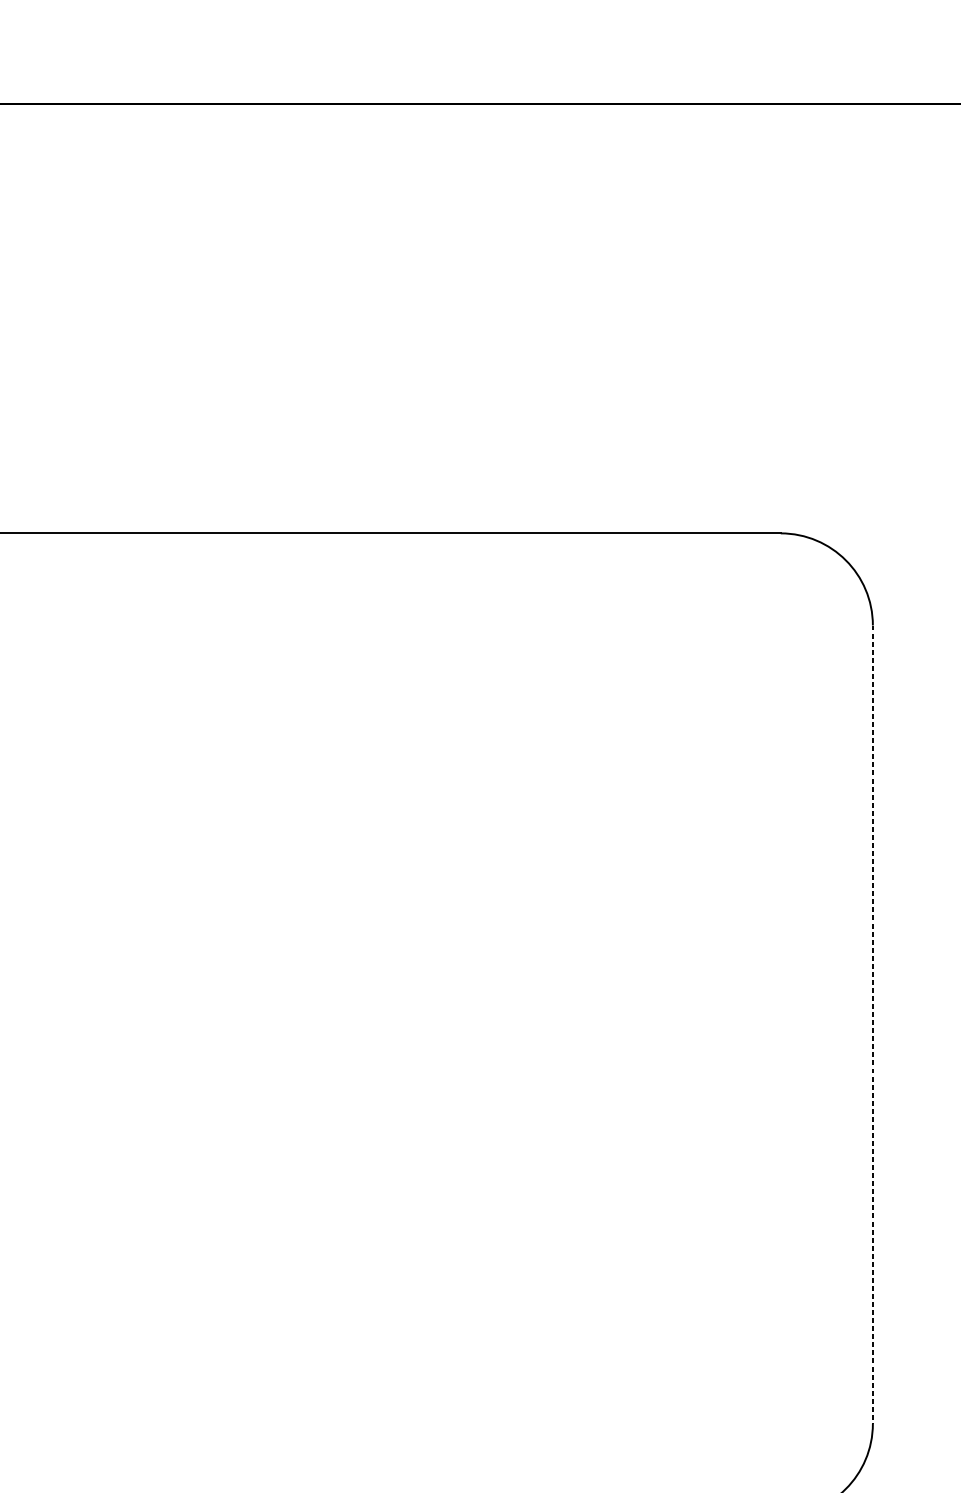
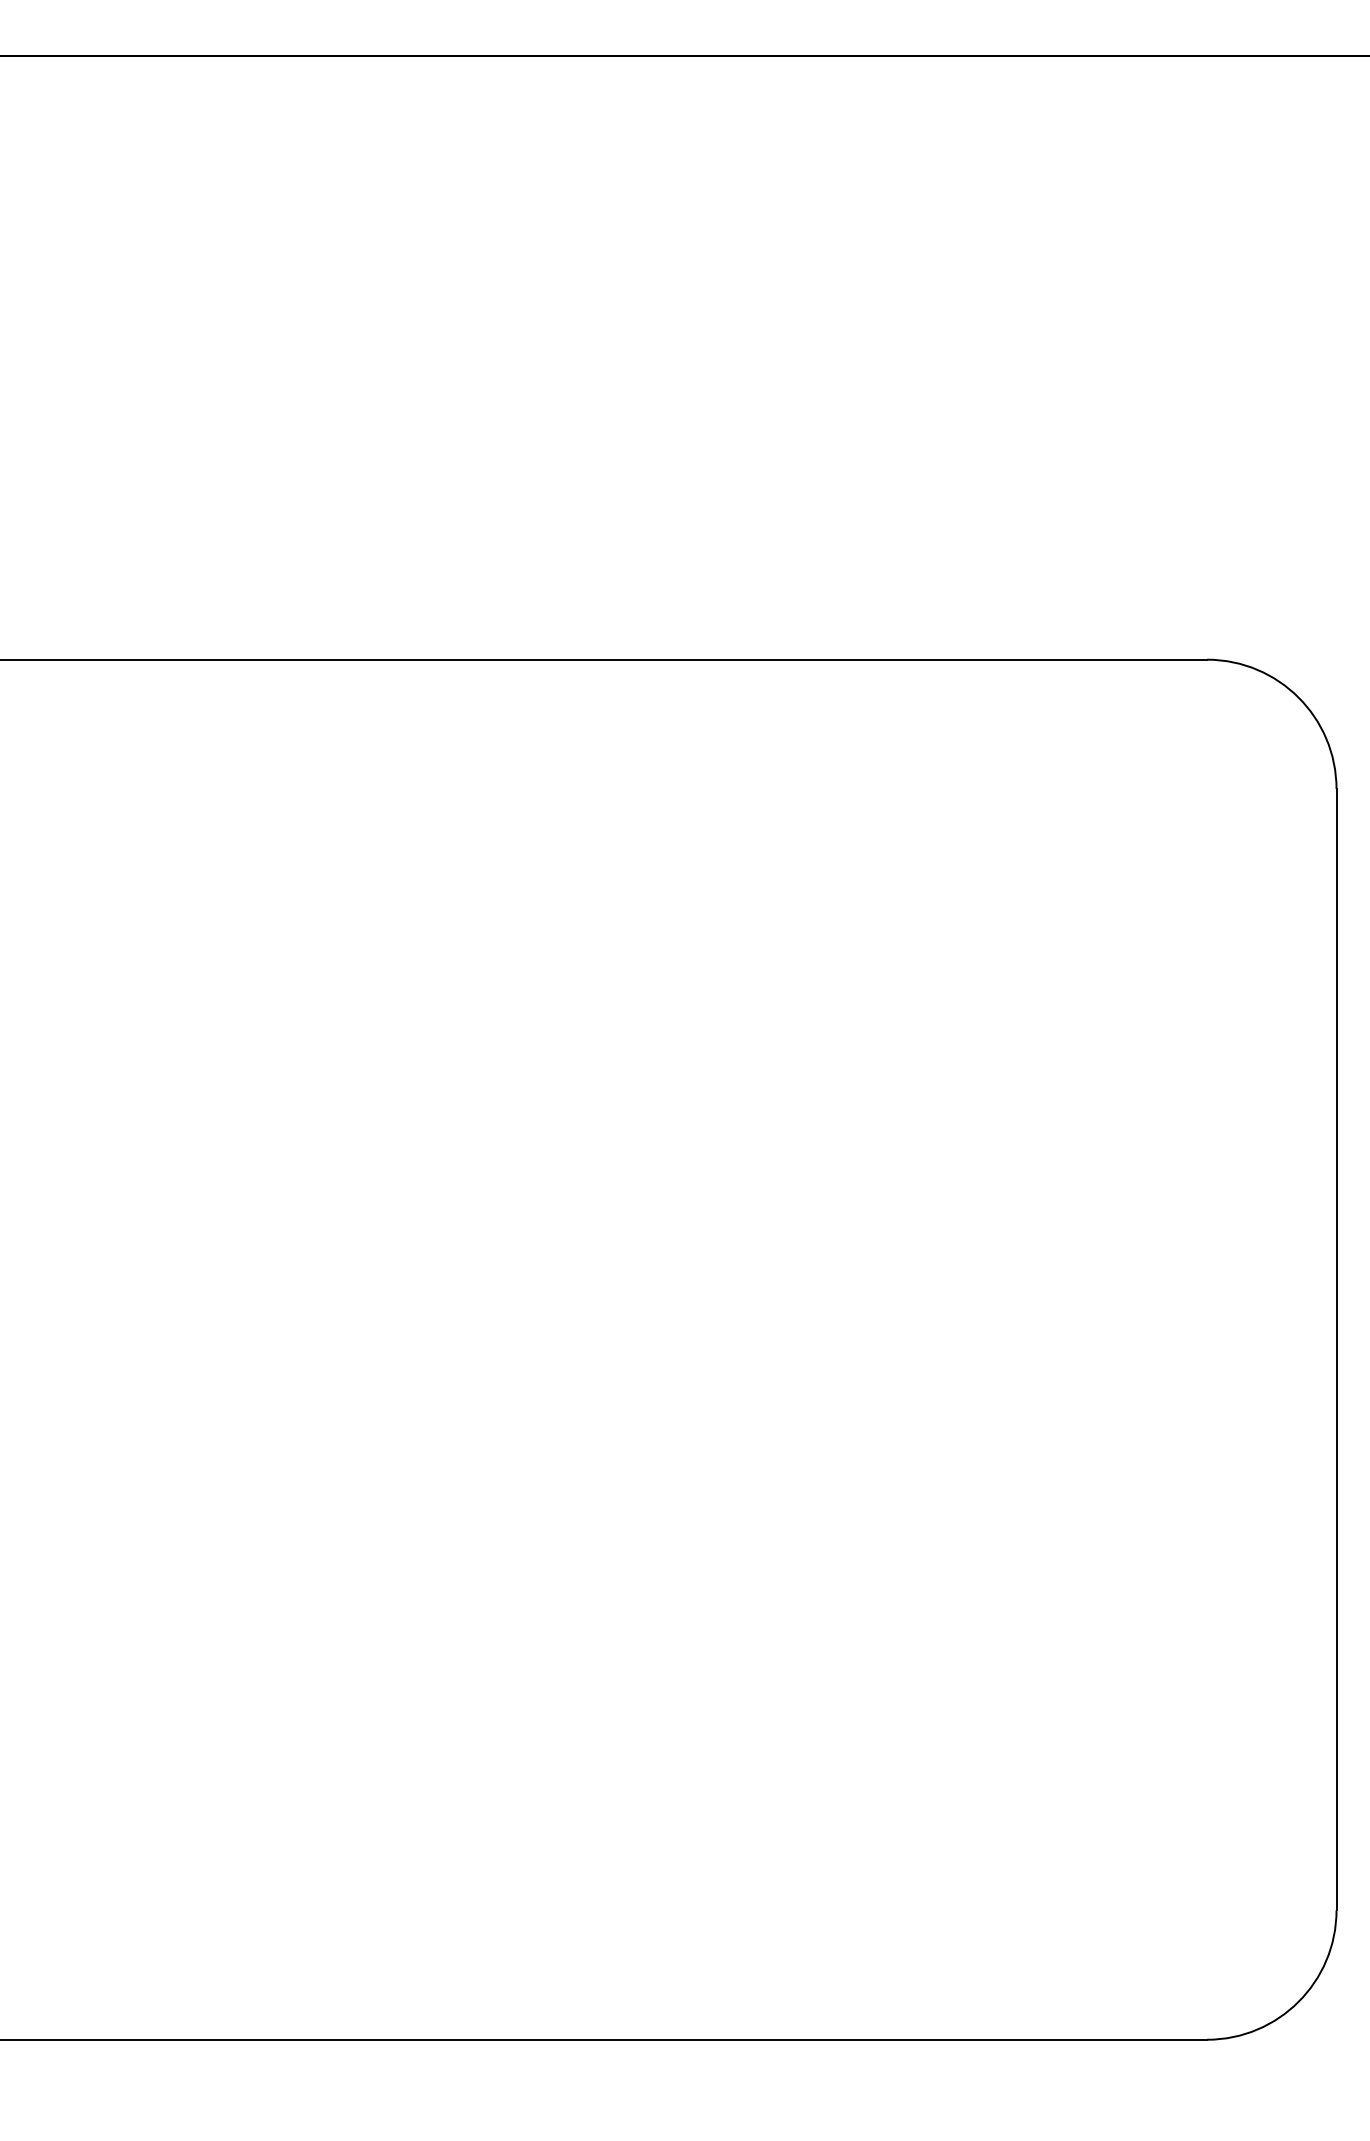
line: (872, 1024) -> (1336, 1349), dashed -> solid

